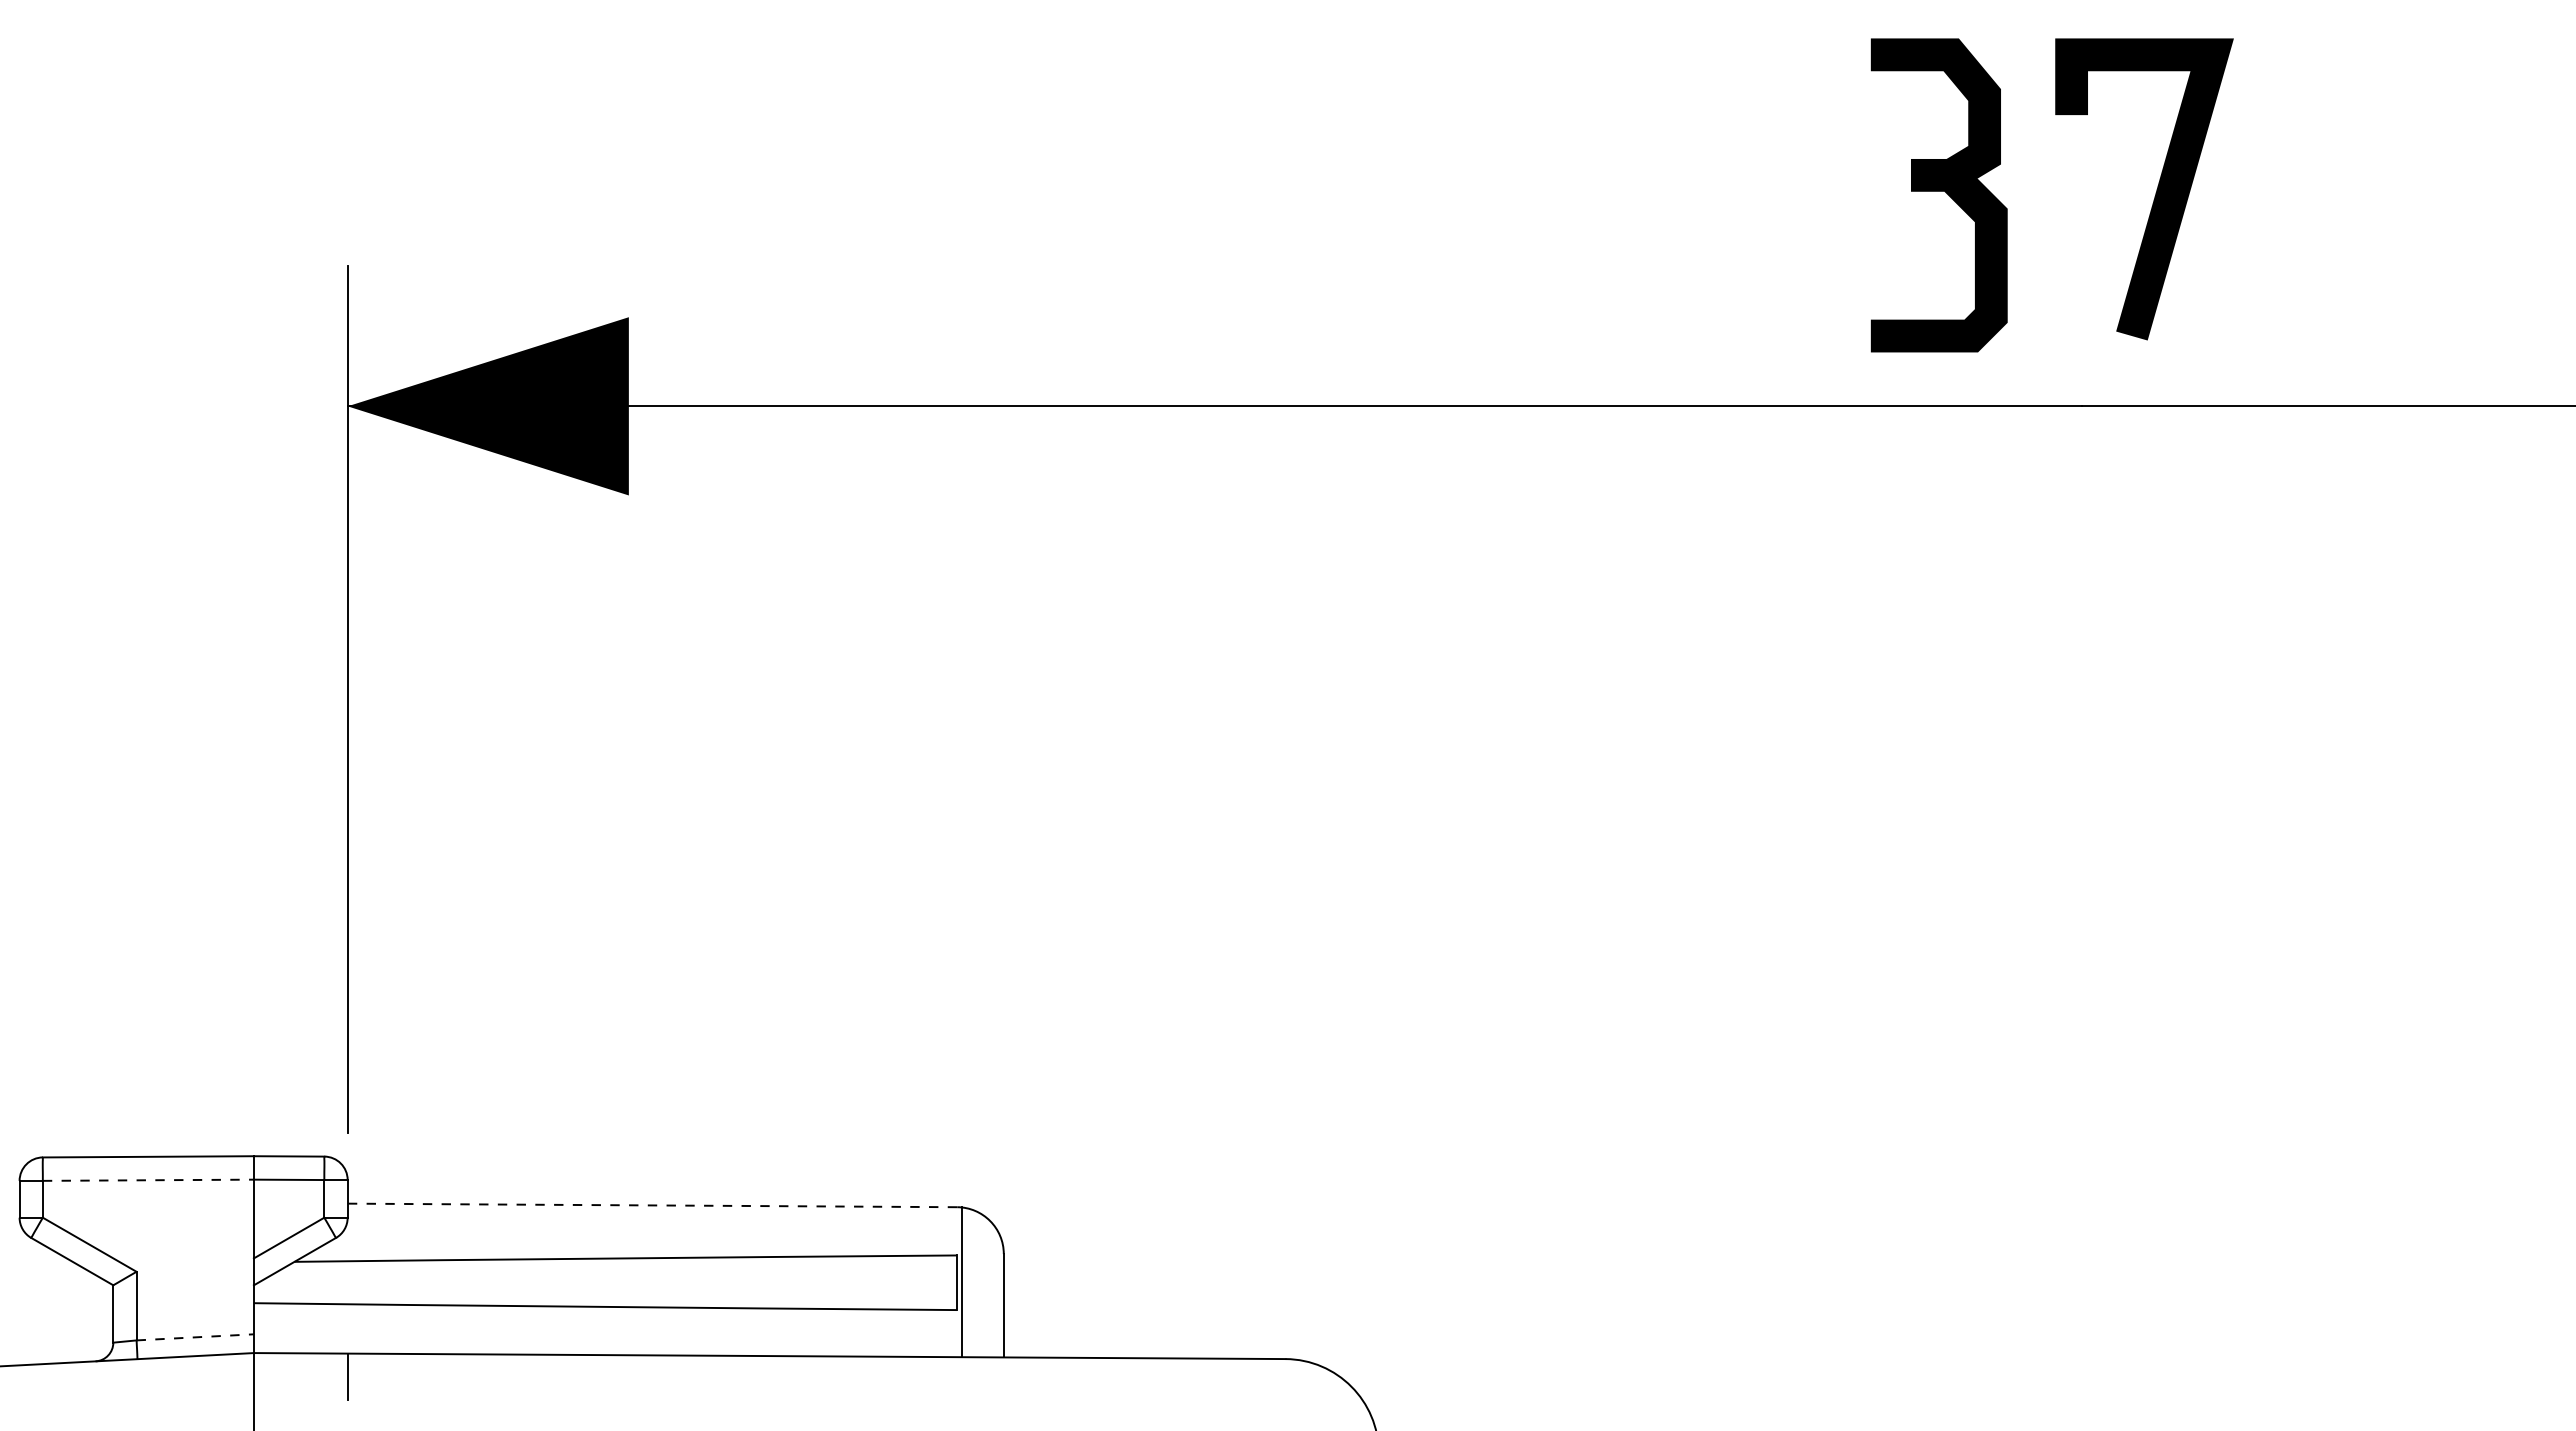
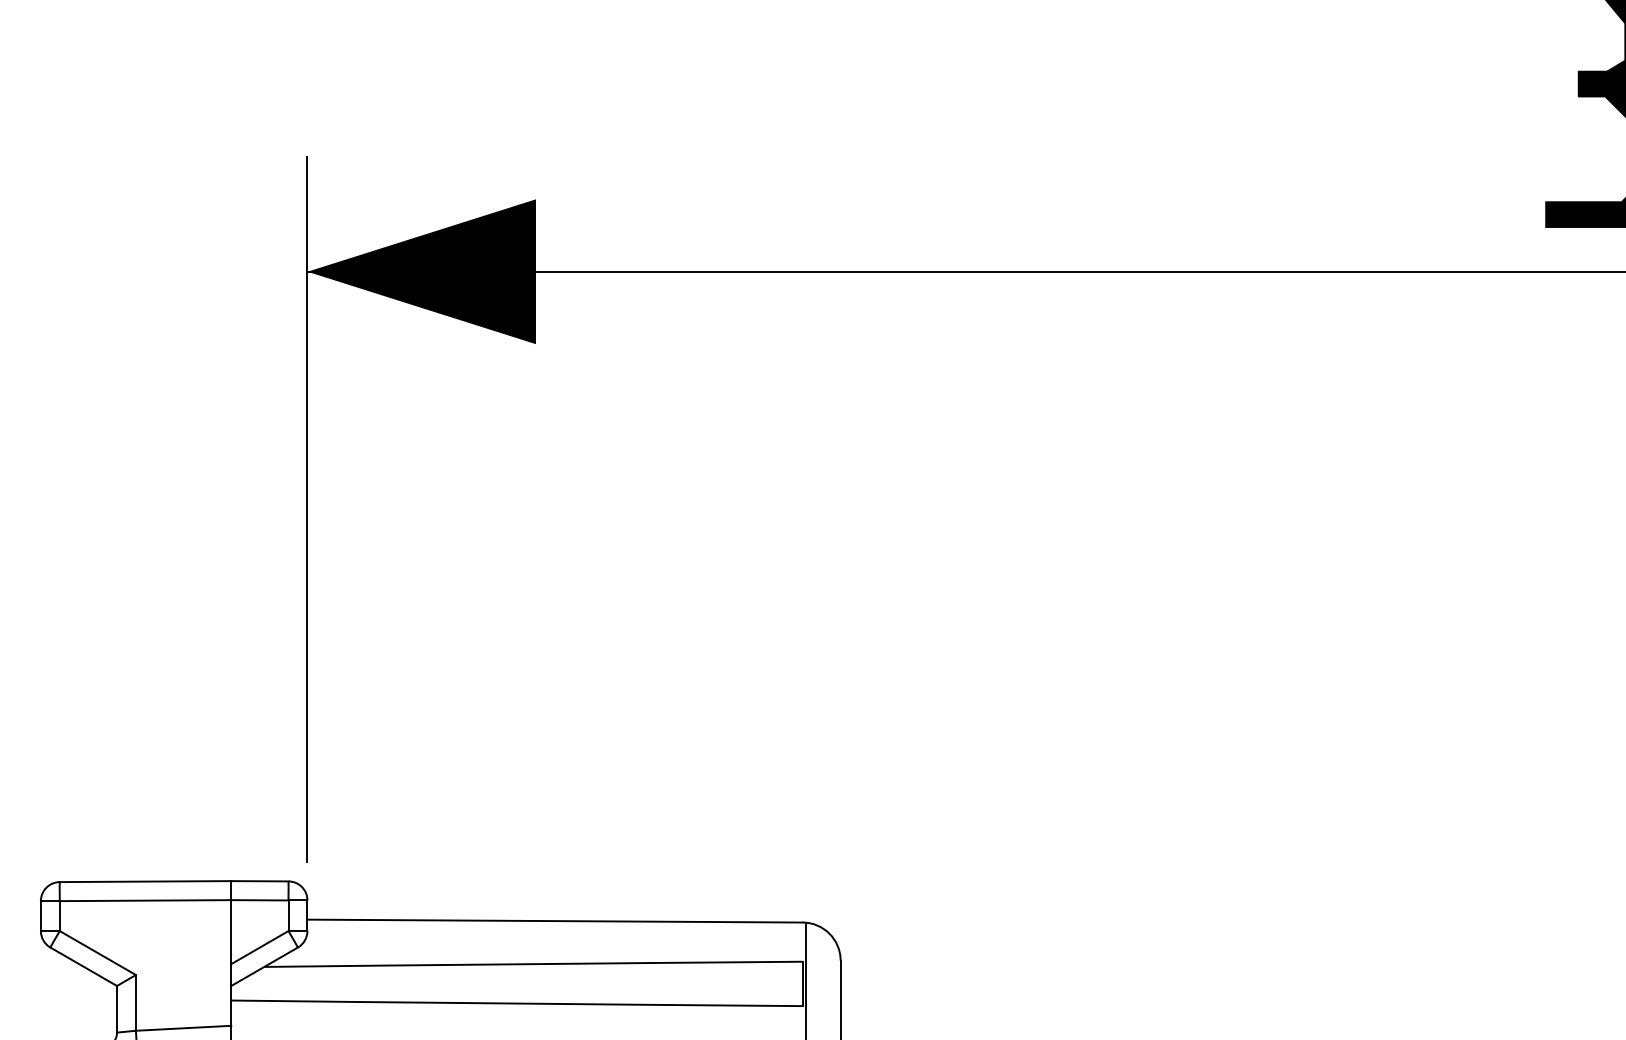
line: (148, 1180) -> (145, 900), dashed -> solid
line: (652, 1205) -> (555, 921), dashed -> solid
line: (195, 1337) -> (183, 1028), dashed -> solid

